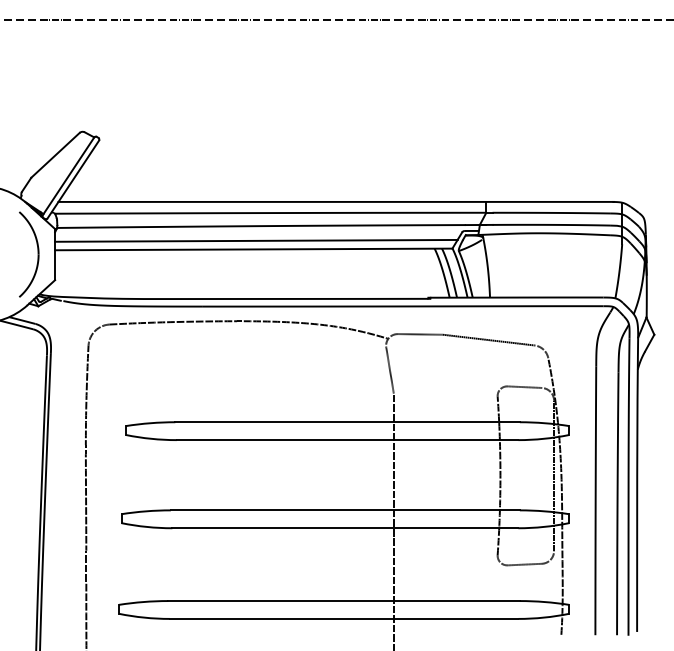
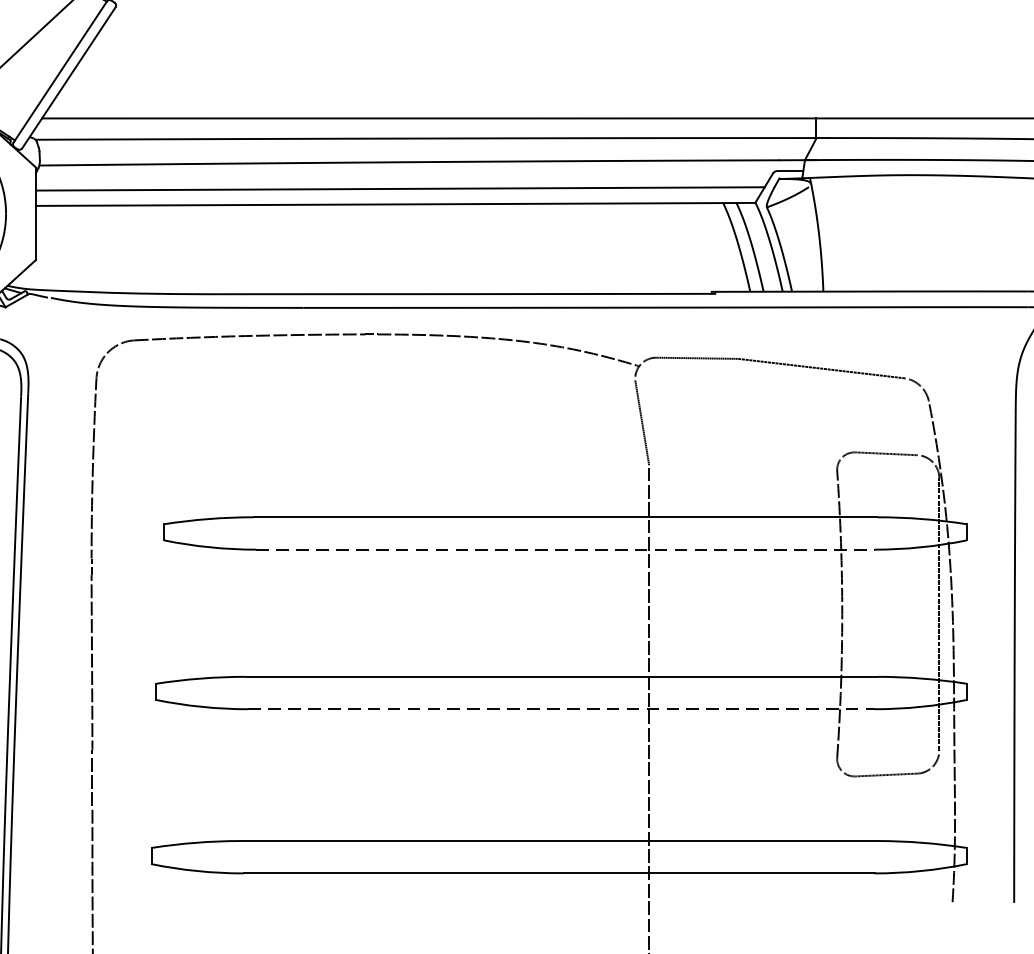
line: (347, 440) -> (565, 550), solid -> dashed
line: (345, 528) -> (561, 709), solid -> dashed

